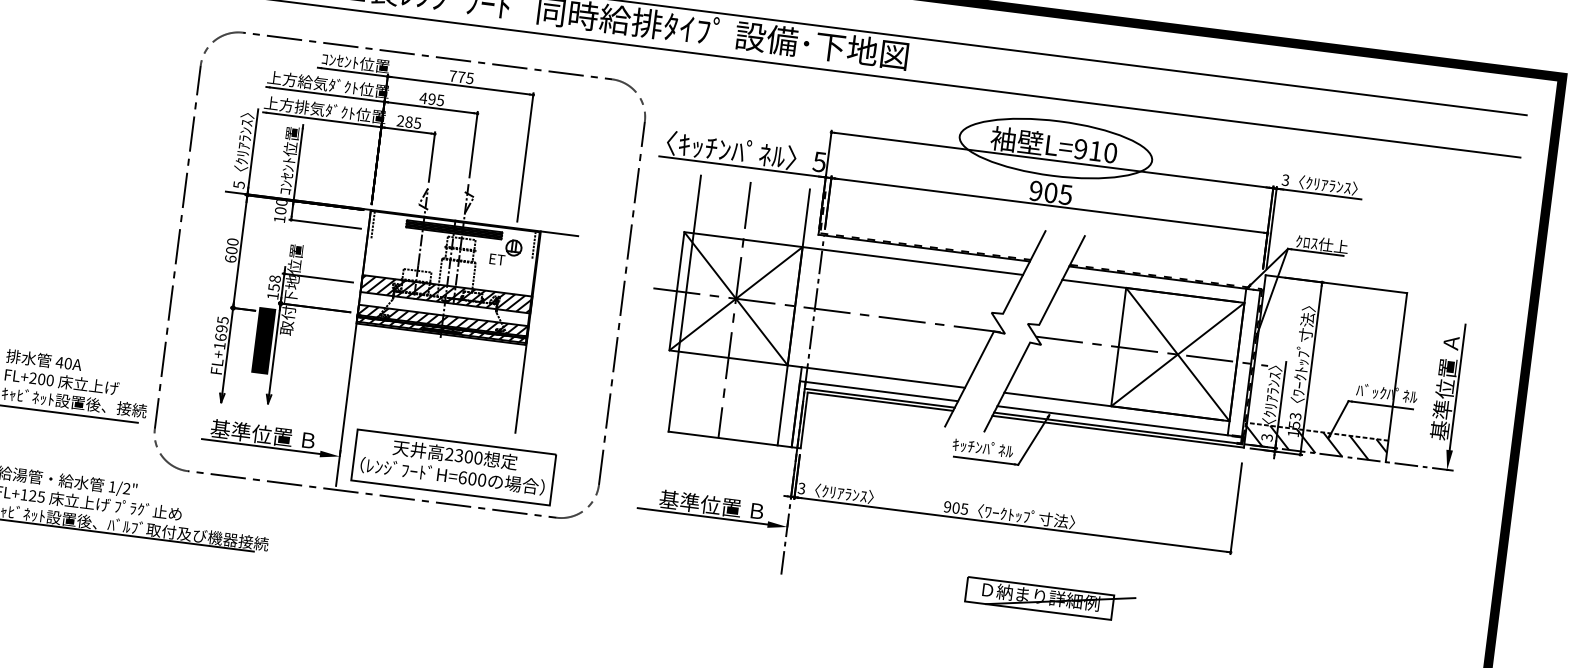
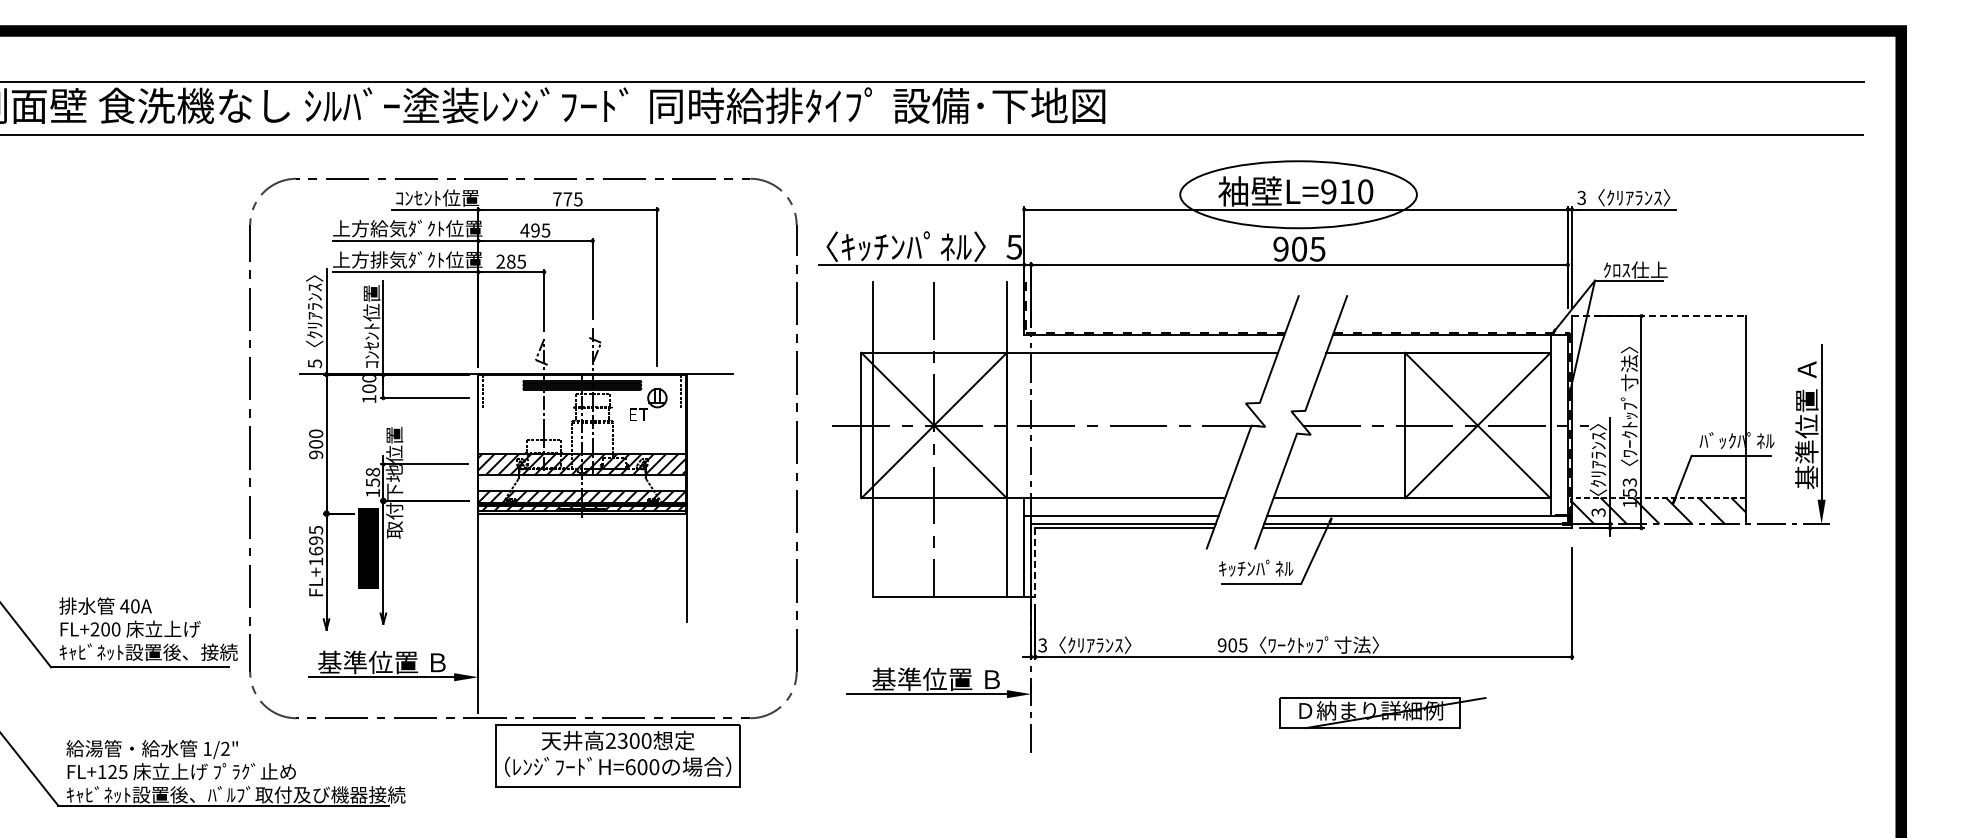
text: (231, 258) -> (316, 454), 600 -> 900
line: (1336, 284) -> (1659, 316), solid -> dashed
line: (804, 421) -> (1035, 563), solid -> dashed
part: (453, 466) -> (617, 755), moved
part: (1050, 600) -> (1382, 713), moved

